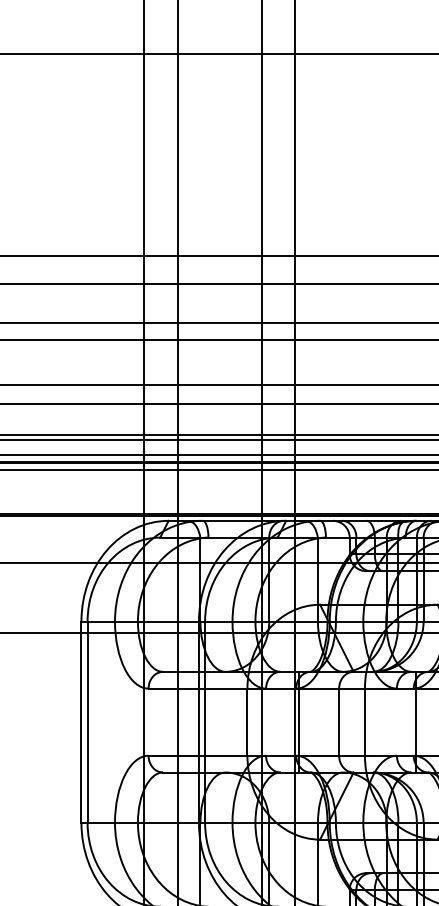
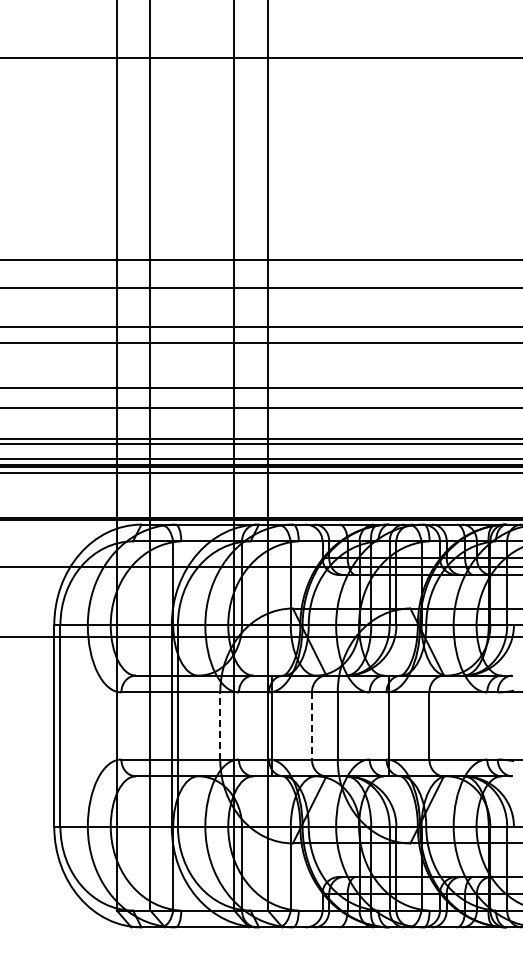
line: (247, 721) -> (220, 725), solid -> dashed
line: (338, 721) -> (311, 725), solid -> dashed

